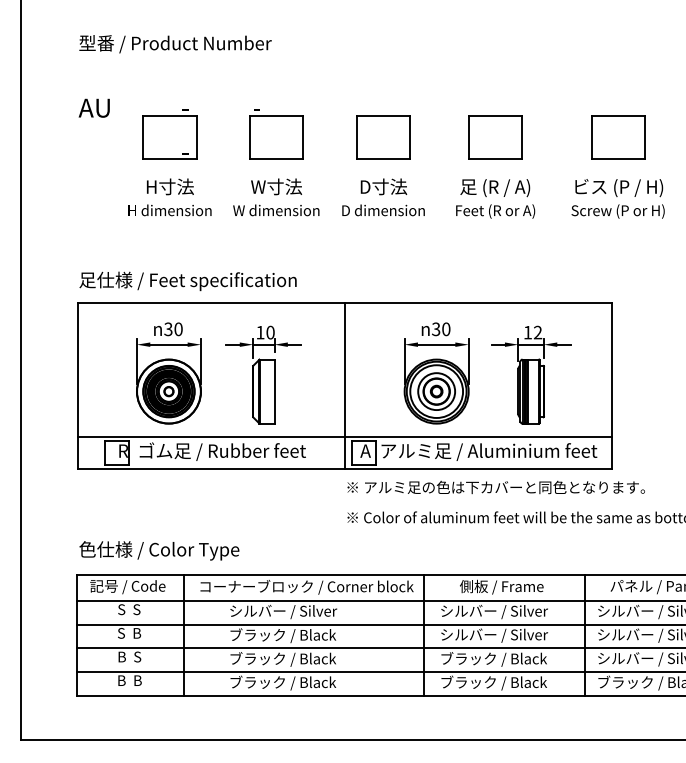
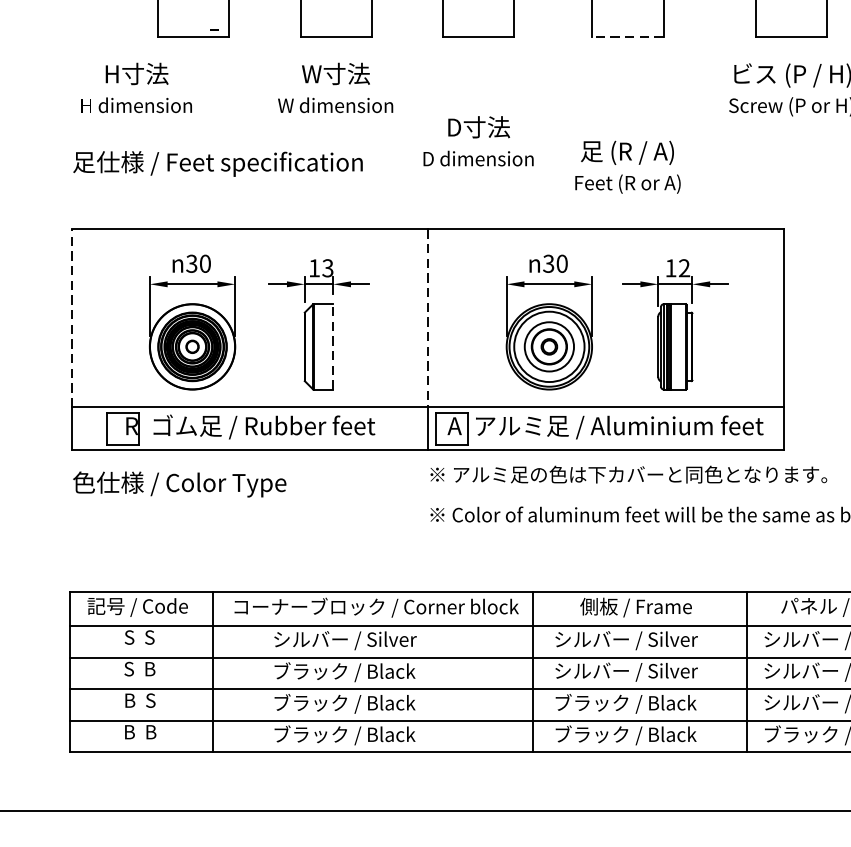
line: (495, 159) -> (627, 37), solid -> dashed
text: (169, 197) -> (135, 88), moved
text: (383, 197) -> (478, 141), moved
text: (495, 198) -> (627, 166), moved
text: (187, 281) -> (217, 164), moved
text: (270, 332) -> (327, 268), 10 -> 13
line: (78, 370) -> (71, 318), solid -> dashed
line: (345, 370) -> (427, 318), solid -> dashed
line: (274, 391) -> (333, 346), solid -> dashed
text: (159, 550) -> (179, 484), moved

